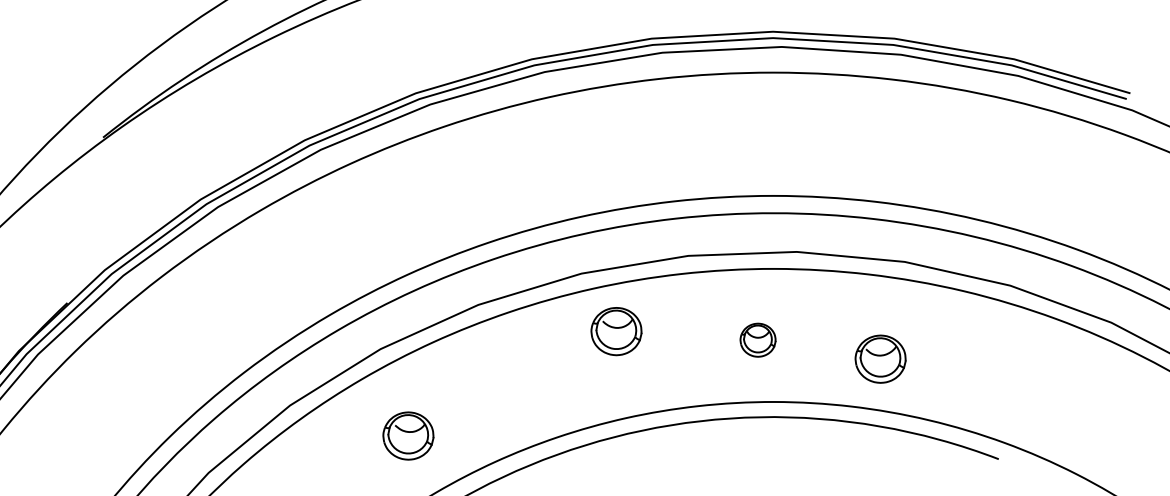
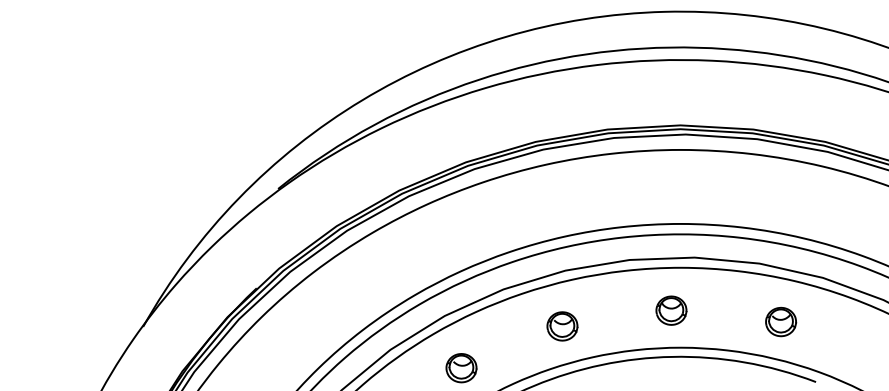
part: (616, 331) -> (562, 326), moved
part: (758, 340) -> (671, 310), size x1.43
part: (881, 358) -> (781, 321), moved

